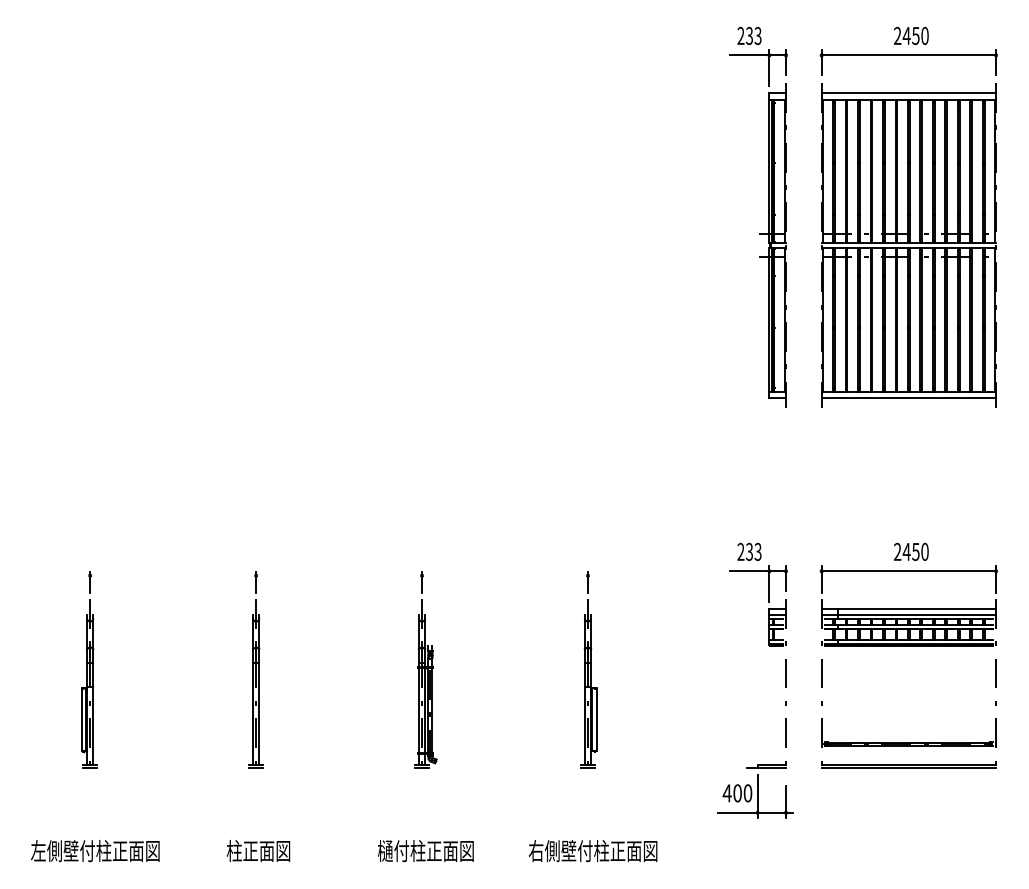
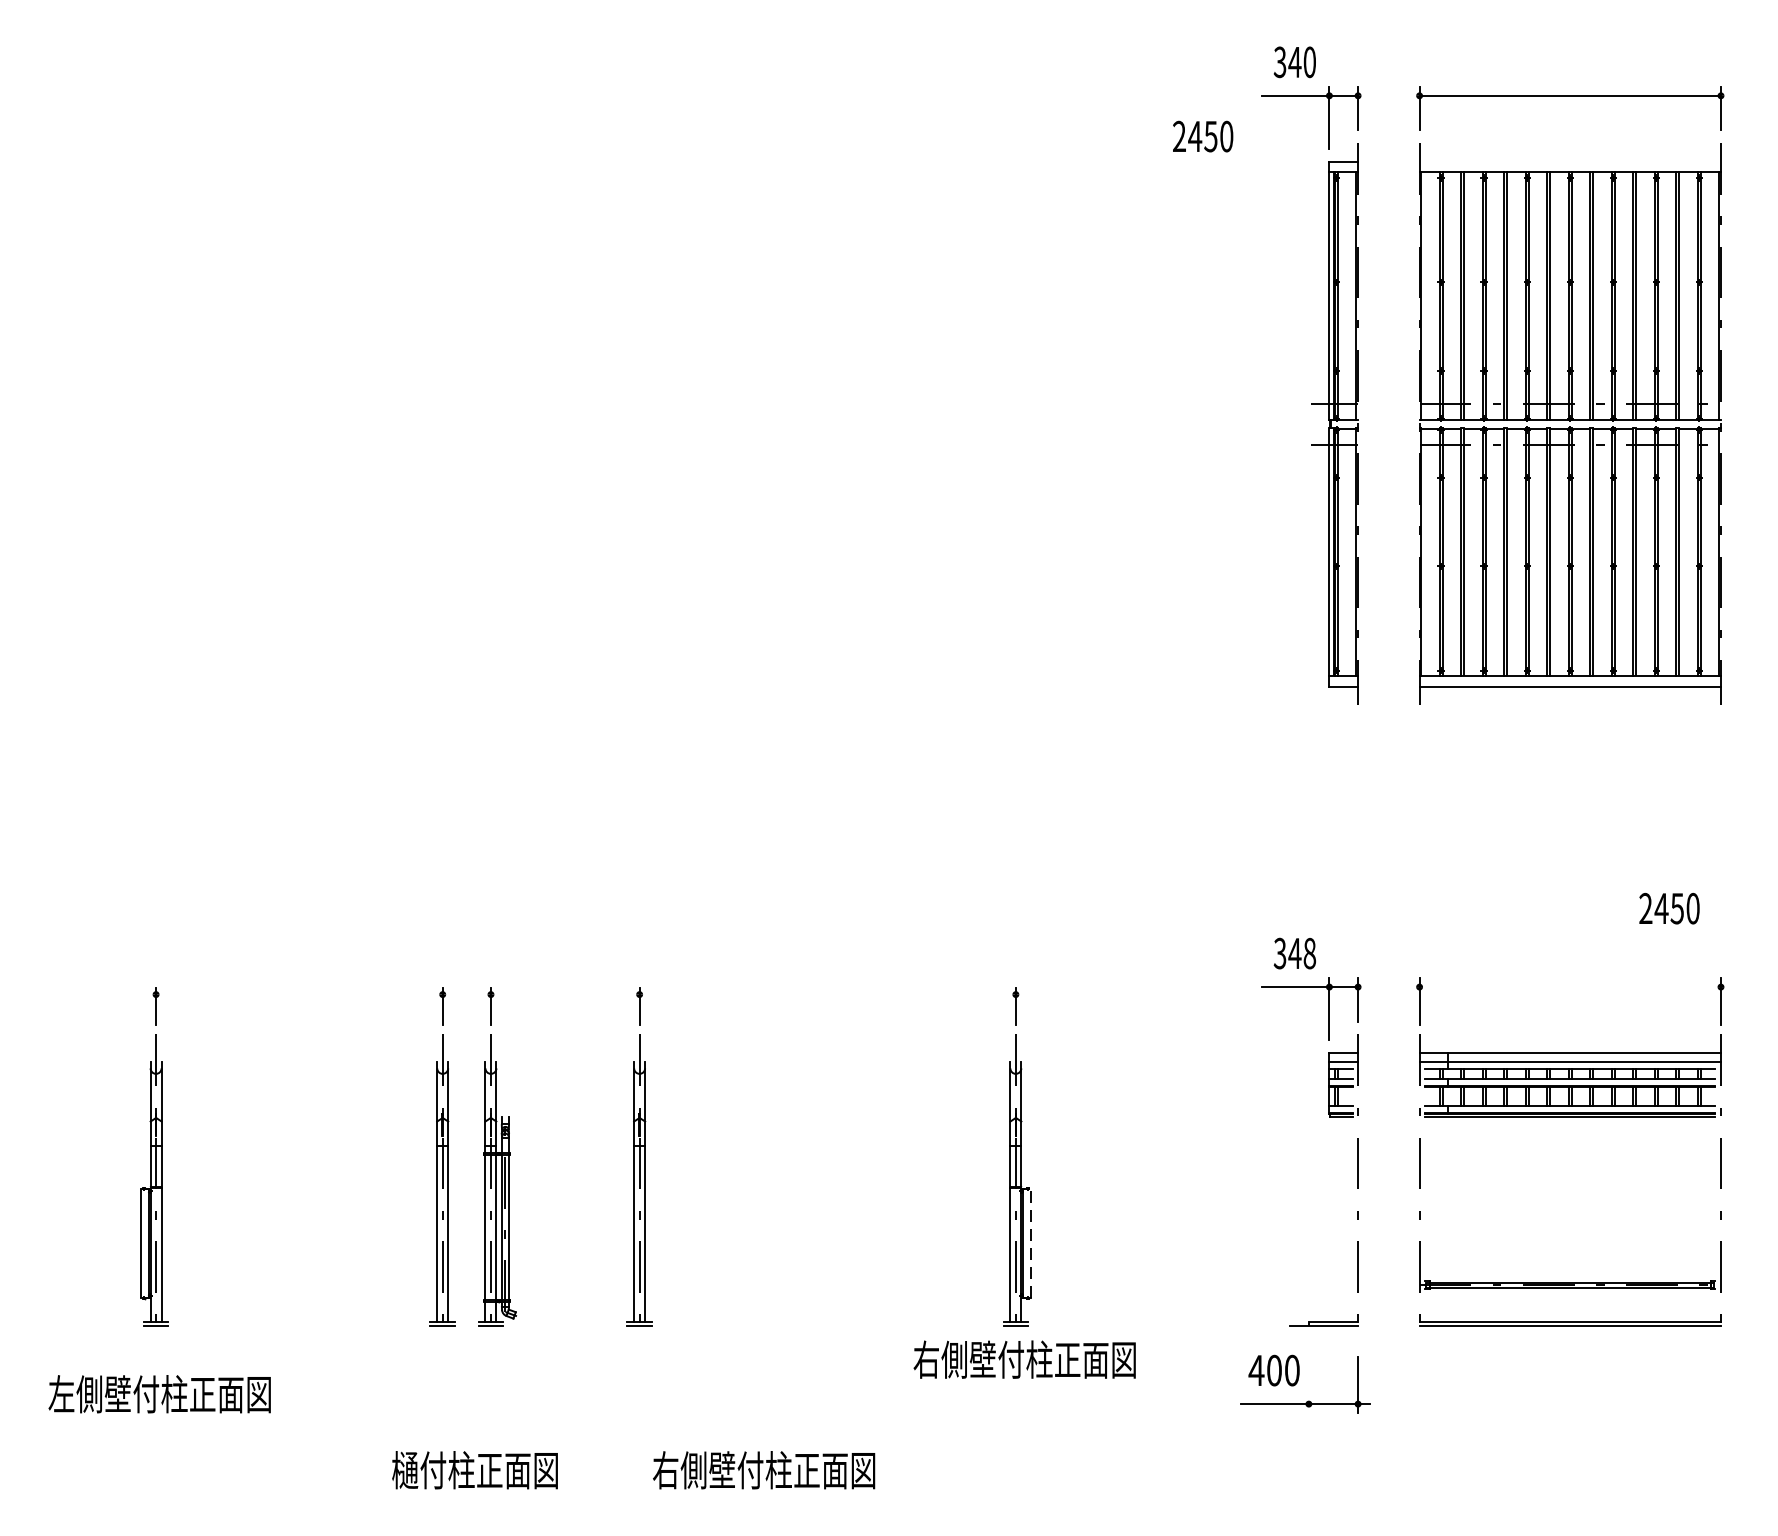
text: (749, 35) -> (1294, 61), 233 -> 340
text: (911, 35) -> (1203, 135), moved
line: (908, 93) -> (1569, 161), removed
text: (749, 551) -> (1294, 952), 233 -> 348
text: (911, 551) -> (1669, 907), moved
line: (908, 571) -> (1569, 987), removed
part: (369, 669) -> (638, 1156), added
part: (425, 669) -> (496, 1156), moved
line: (596, 716) -> (1030, 1237), solid -> dashed
line: (757, 796) -> (1308, 1376), removed
text: (442, 850) -> (764, 1469), 樋付柱正面図 -> 右側壁付柱正面図
text: (95, 851) -> (160, 1395), moved
text: (274, 851) -> (474, 1471), 柱正面図 -> 樋付柱正面図
text: (593, 851) -> (1025, 1360), moved

